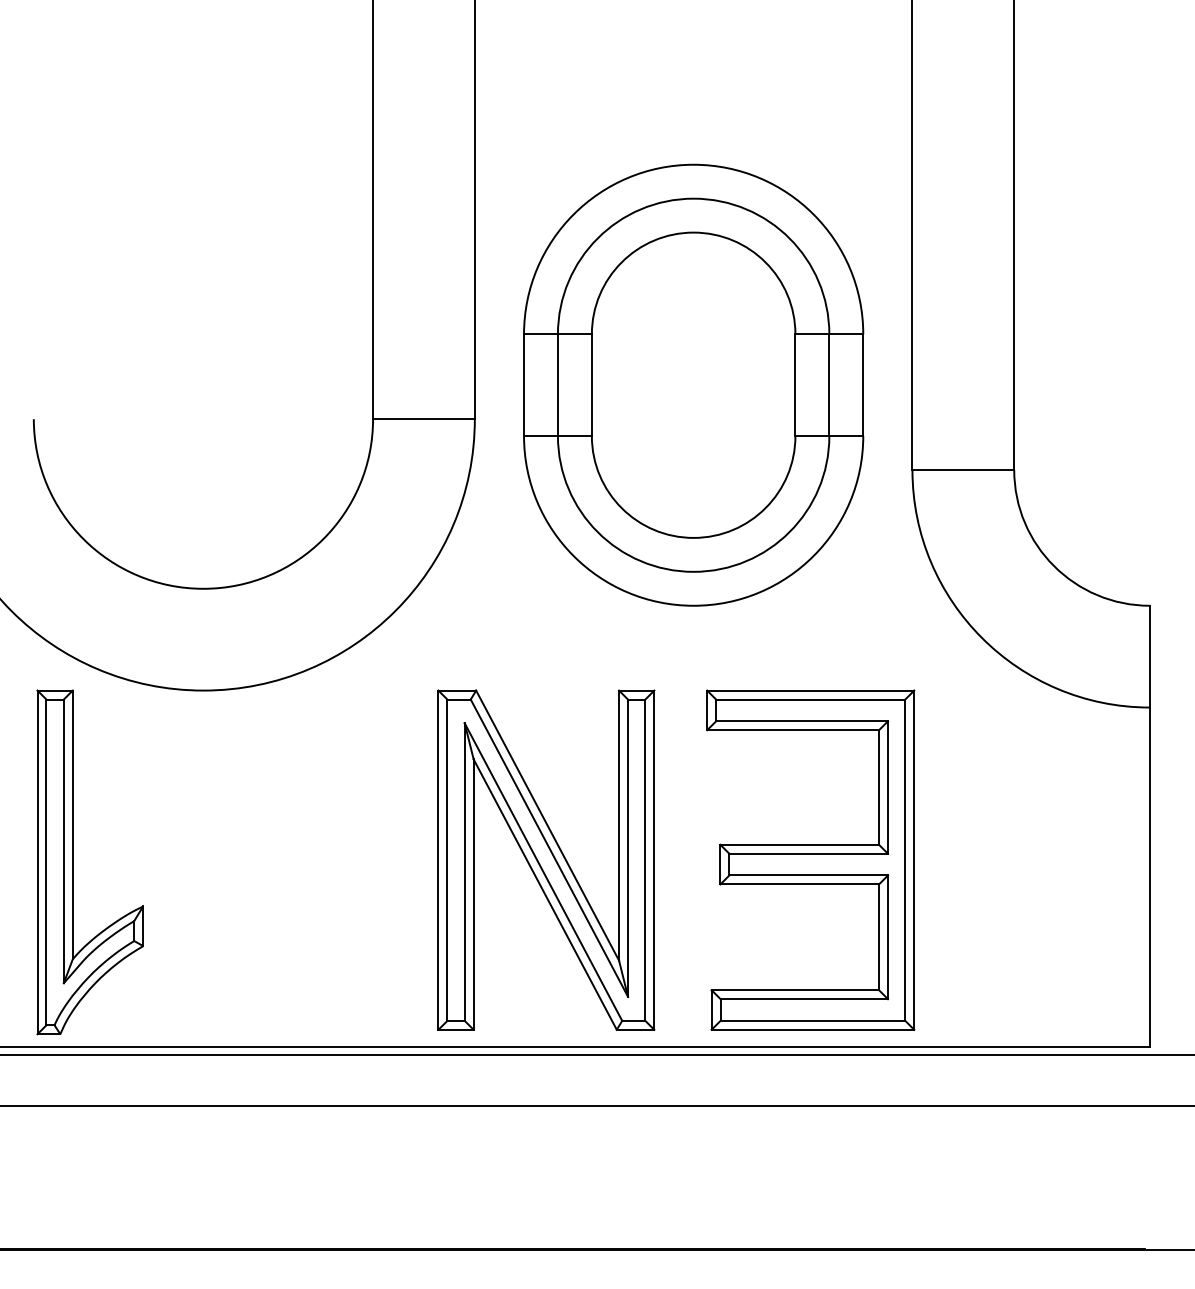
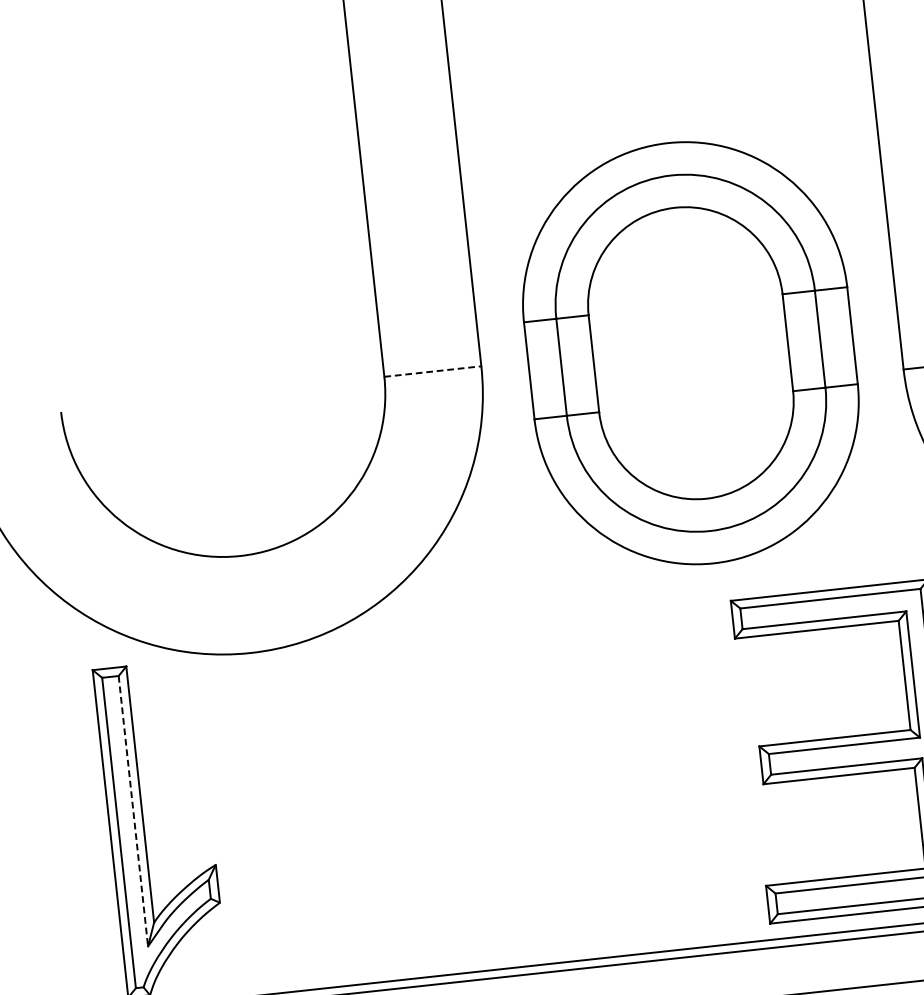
part: (693, 384) -> (690, 352), moved
line: (423, 419) -> (432, 371), solid -> dashed
line: (63, 841) -> (133, 811), solid -> dashed
part: (546, 859) -> (595, 778), removed

